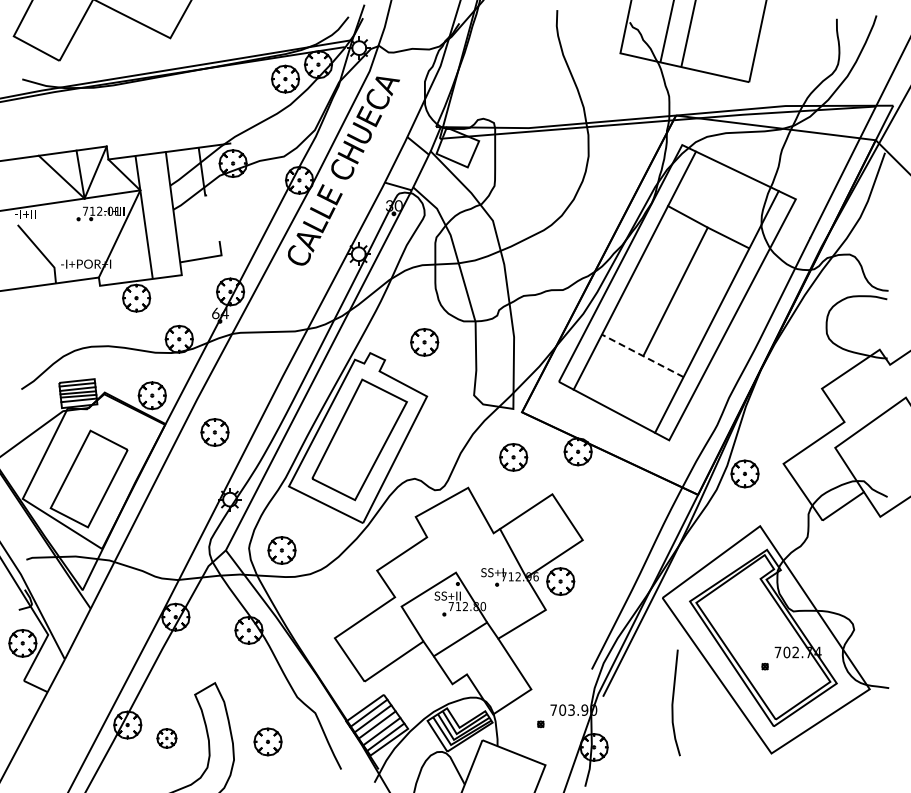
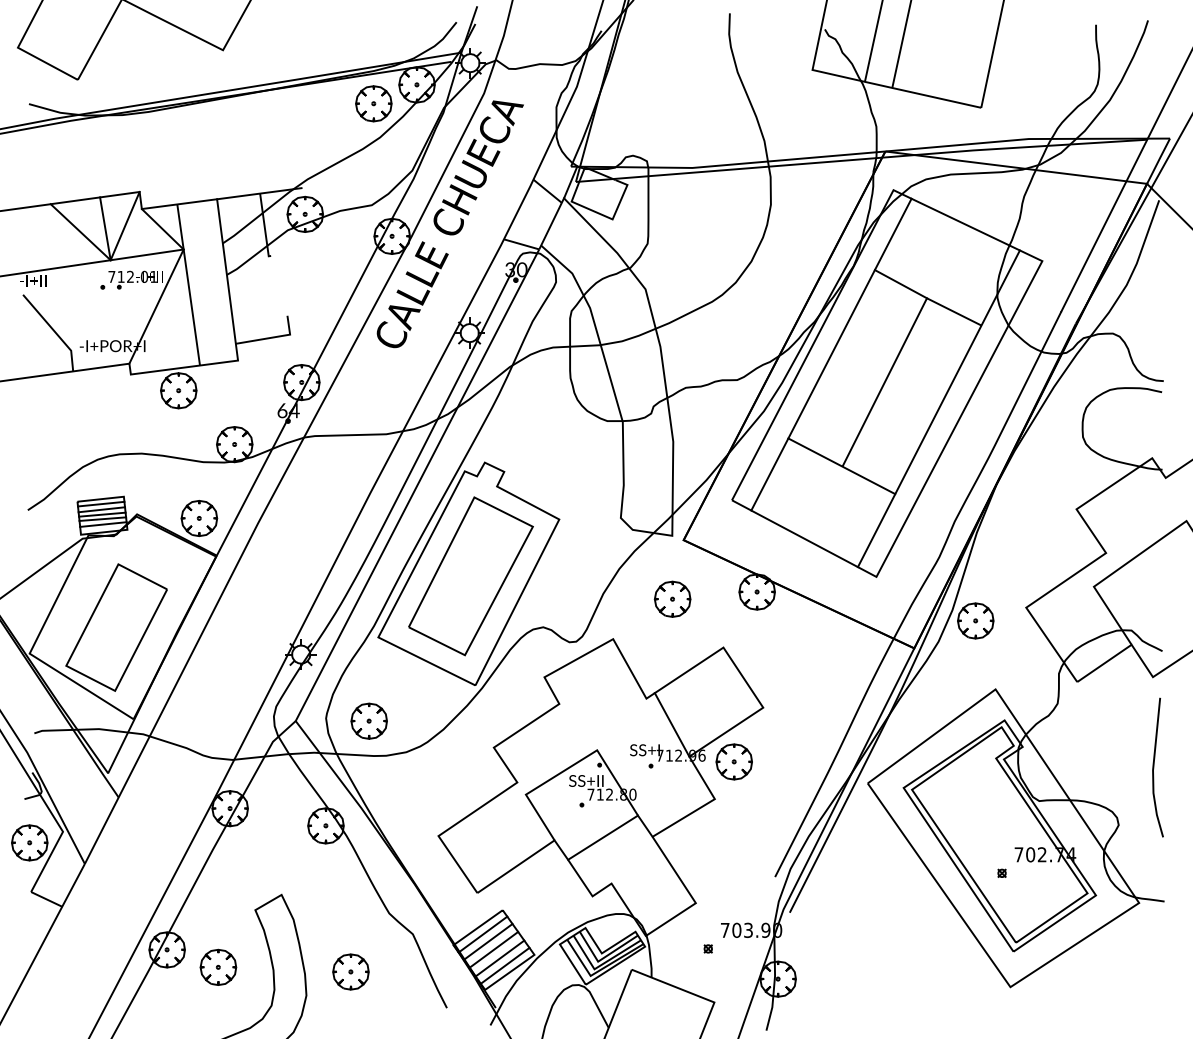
part: (424, 342) -> (555, 448), removed
line: (642, 355) -> (841, 465), dashed -> solid
part: (214, 432) -> (280, 566), removed
line: (673, 702) -> (1154, 767), moved
part: (166, 738) -> (217, 967), size x1.43

